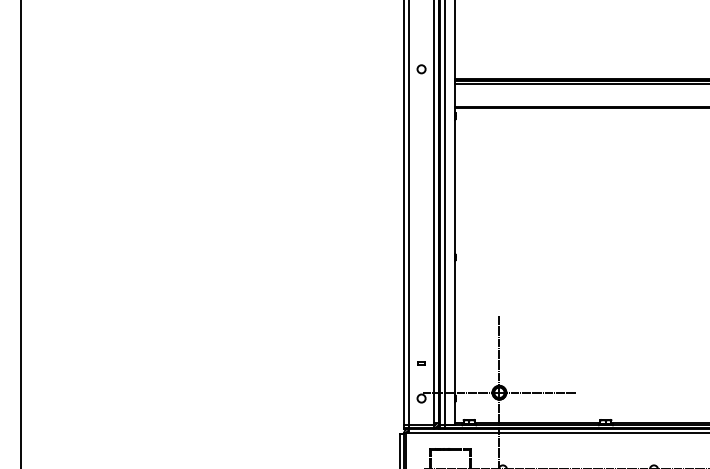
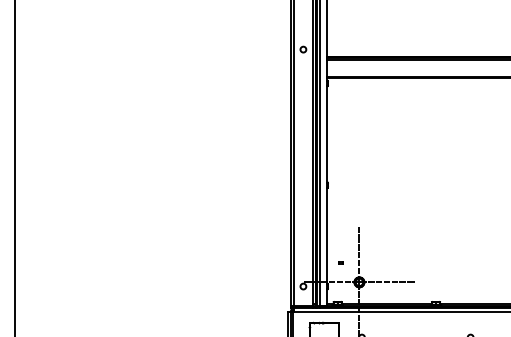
part: (421, 363) -> (340, 262), moved

